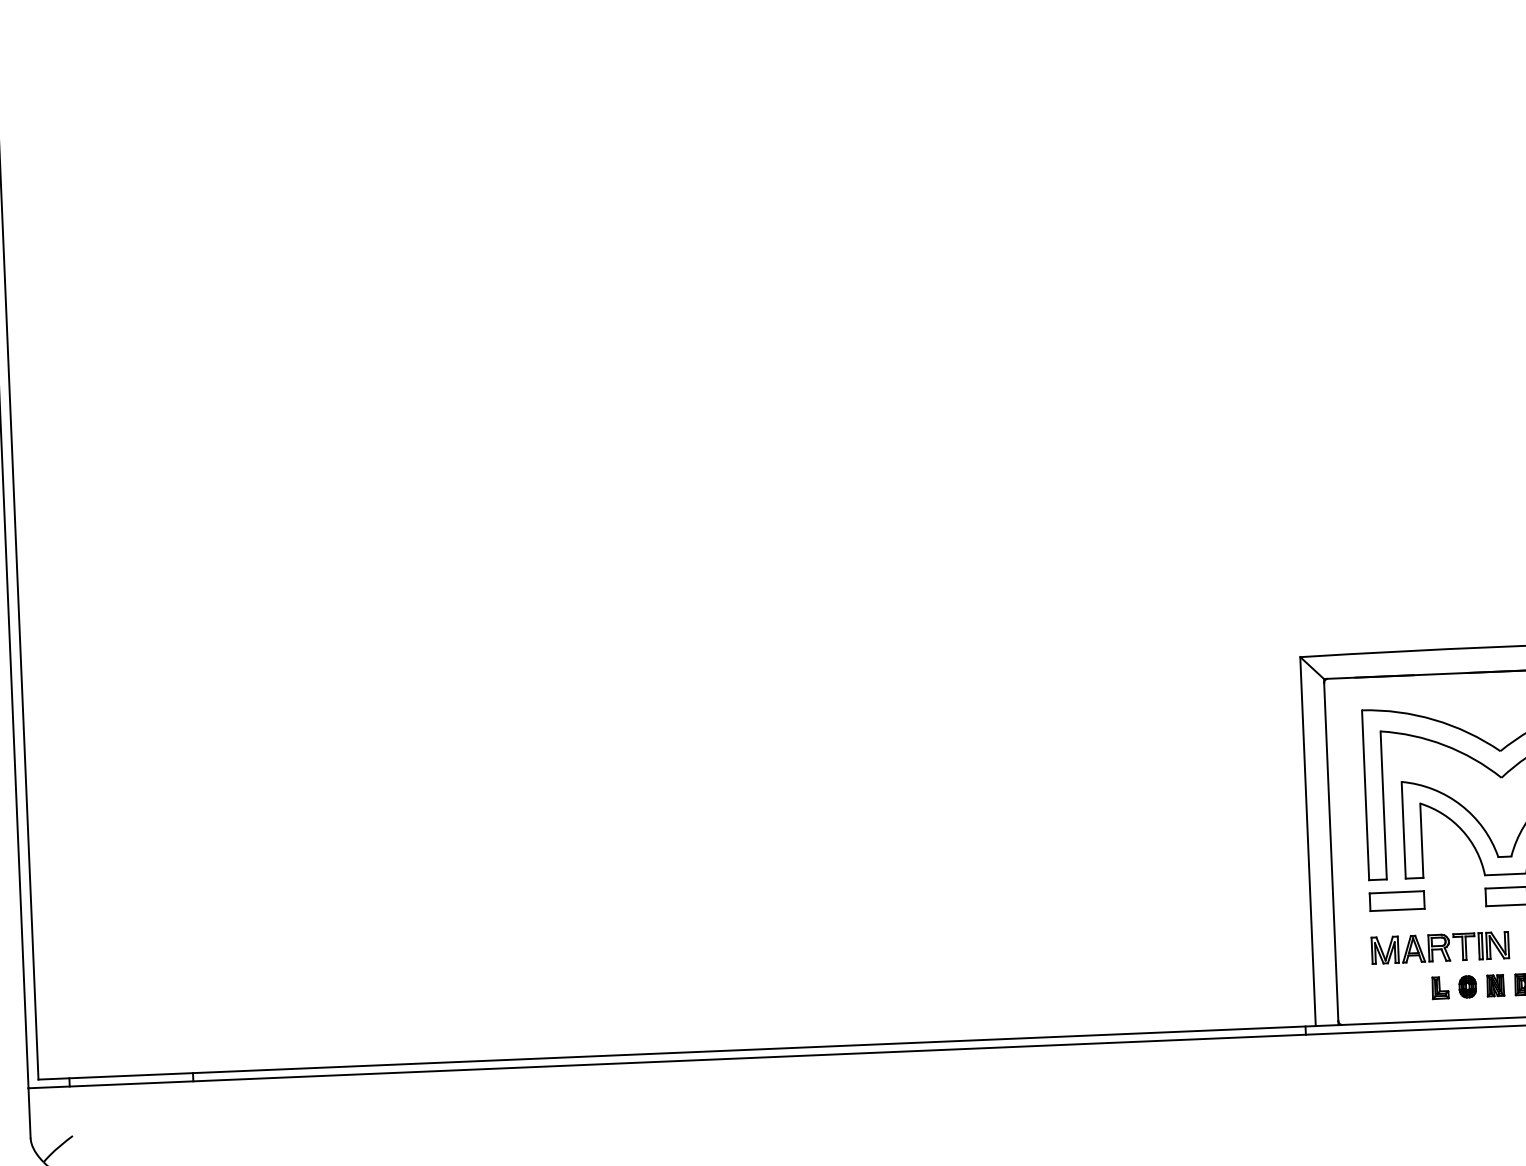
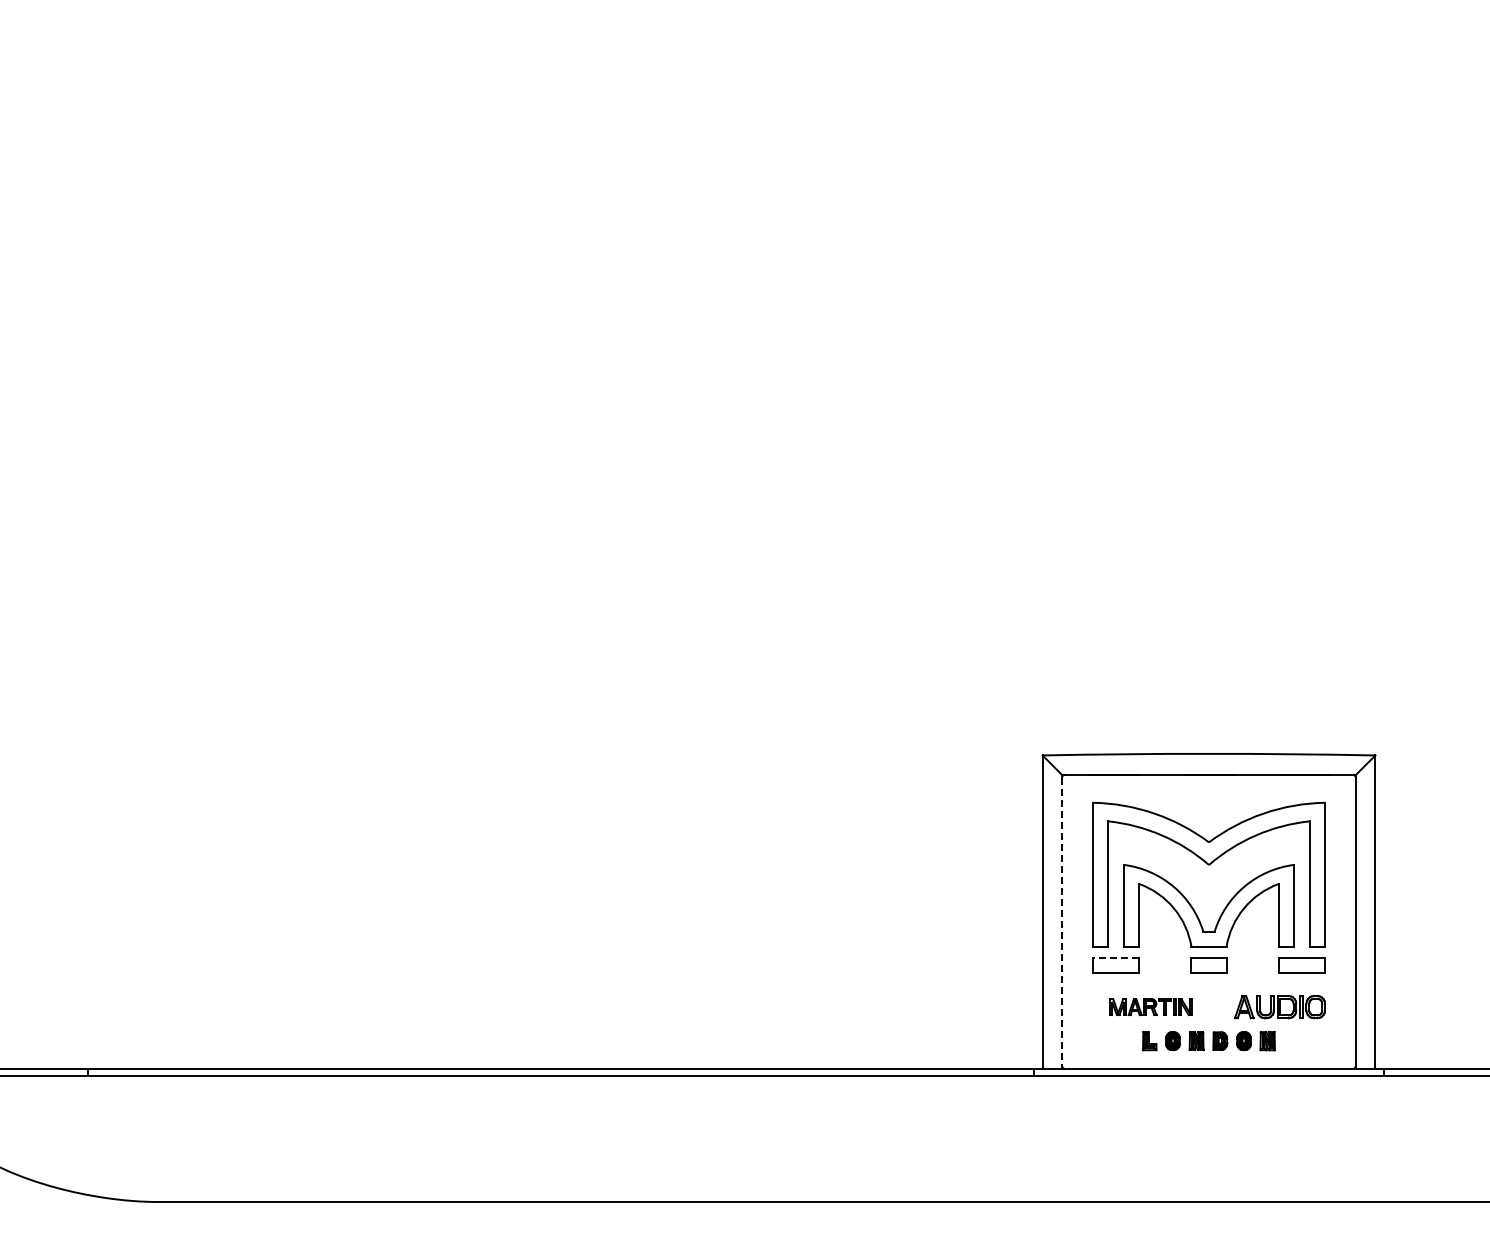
line: (1330, 851) -> (1061, 921), solid -> dashed
line: (1396, 892) -> (1115, 958), solid -> dashed
part: (1439, 948) -> (1150, 1007), size x0.7

